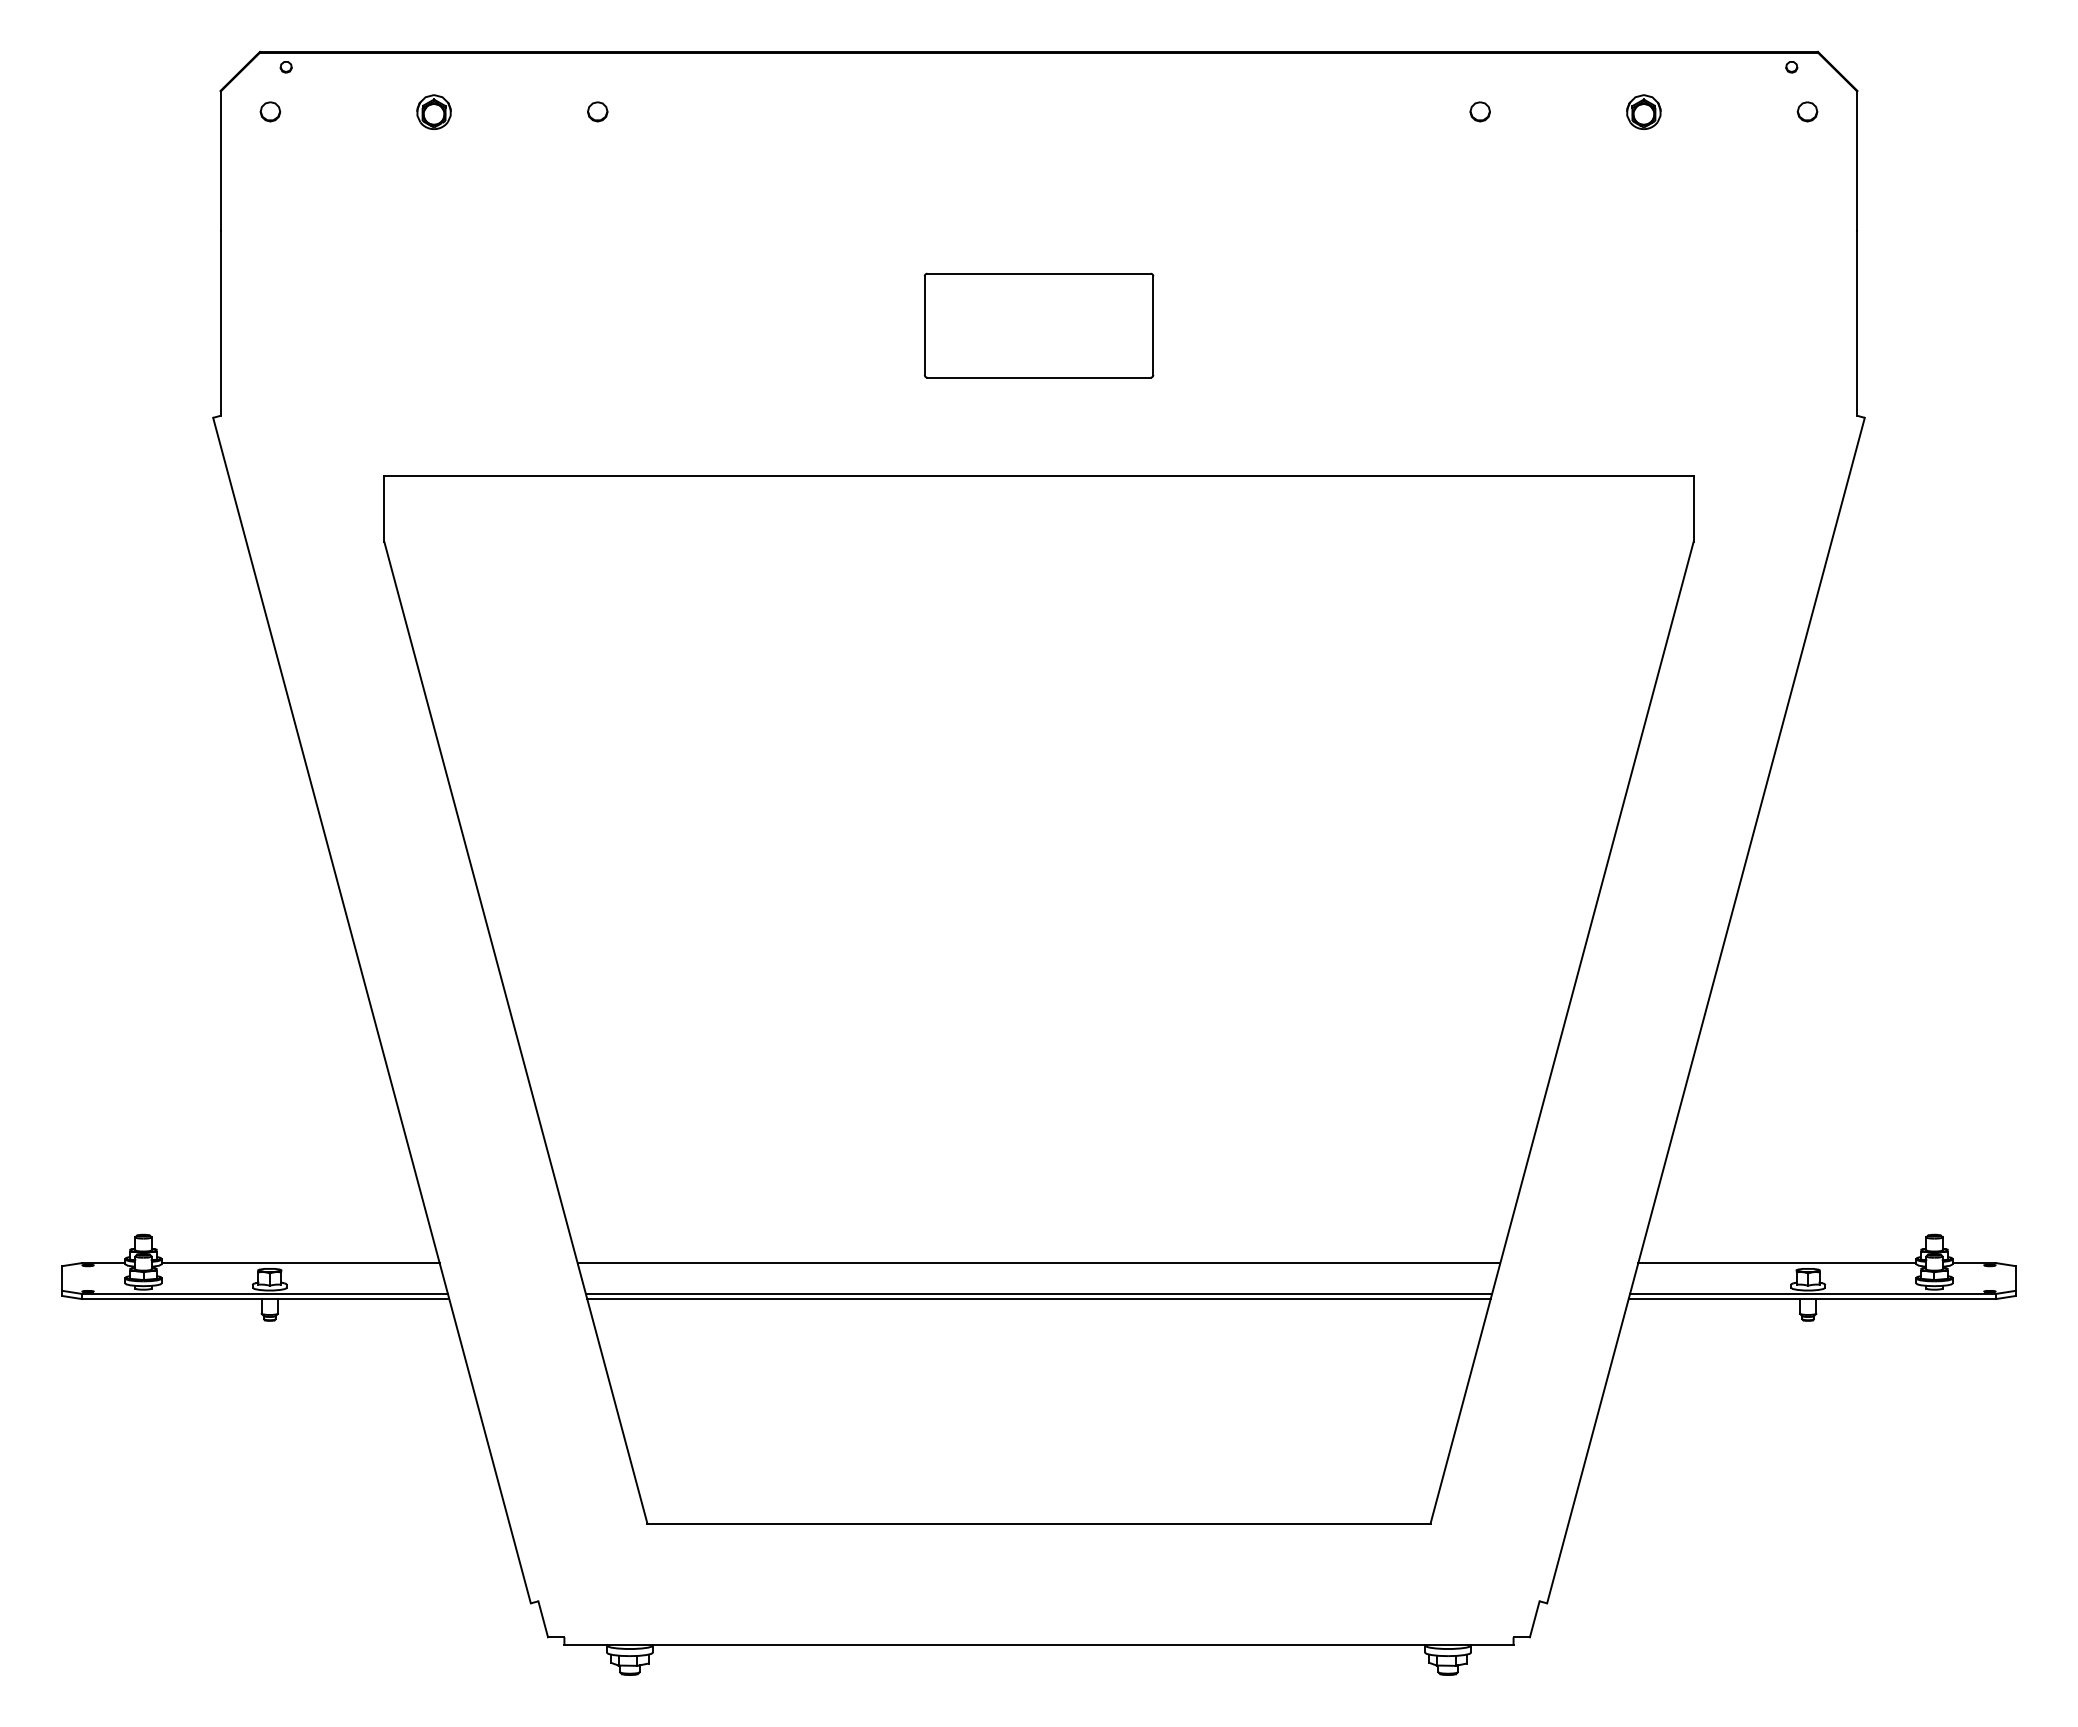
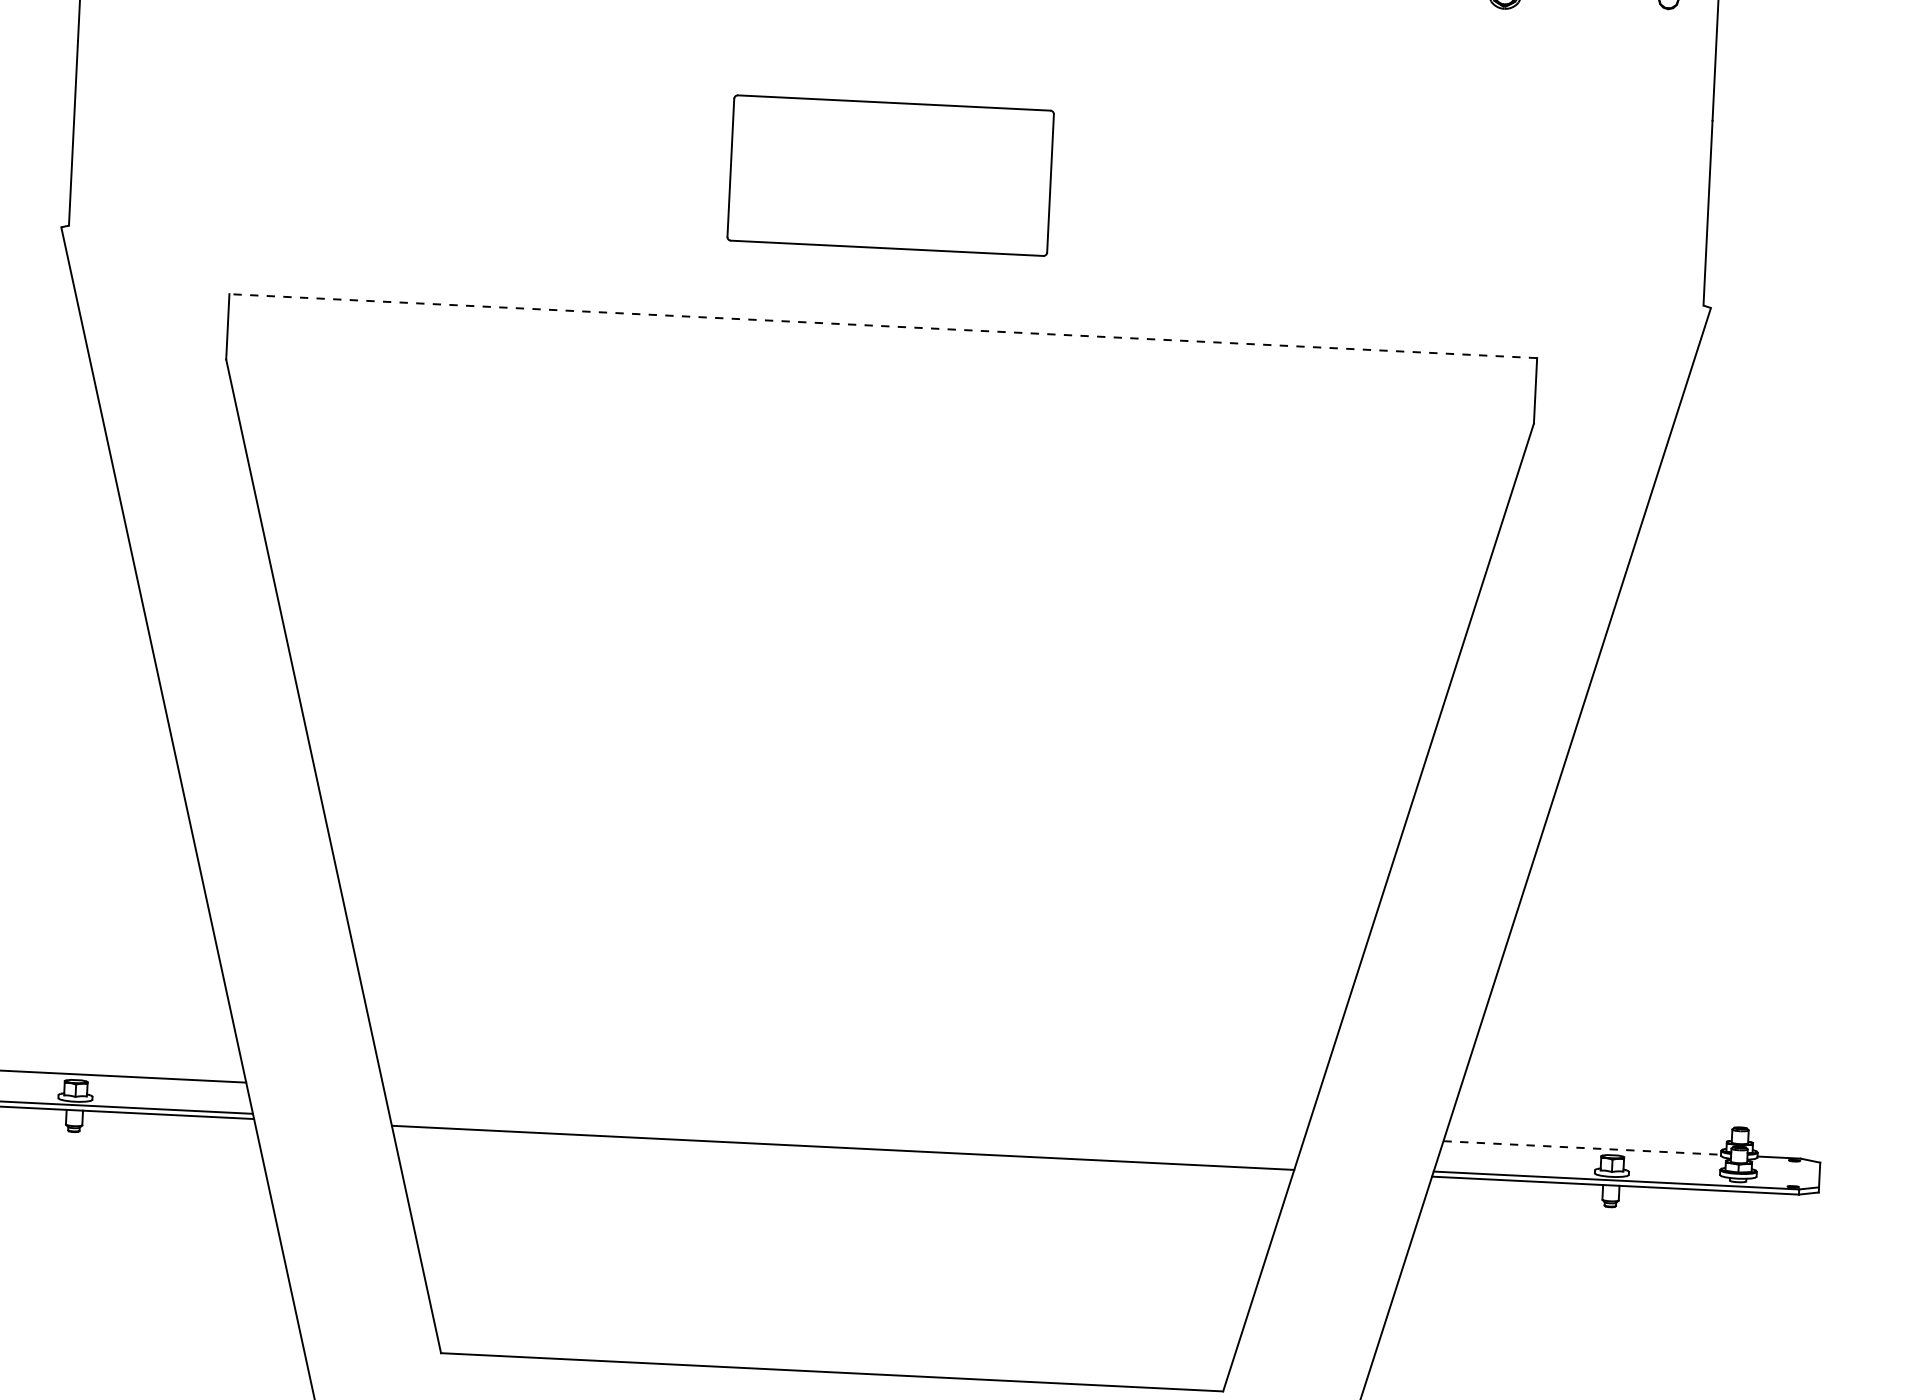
part: (1038, 325) -> (890, 175), size x1.4
line: (1038, 476) -> (882, 326), solid -> dashed
line: (1038, 1263) -> (844, 1112), removed
line: (1777, 1263) -> (1582, 1148), solid -> dashed
line: (1038, 1293) -> (842, 1142), removed

